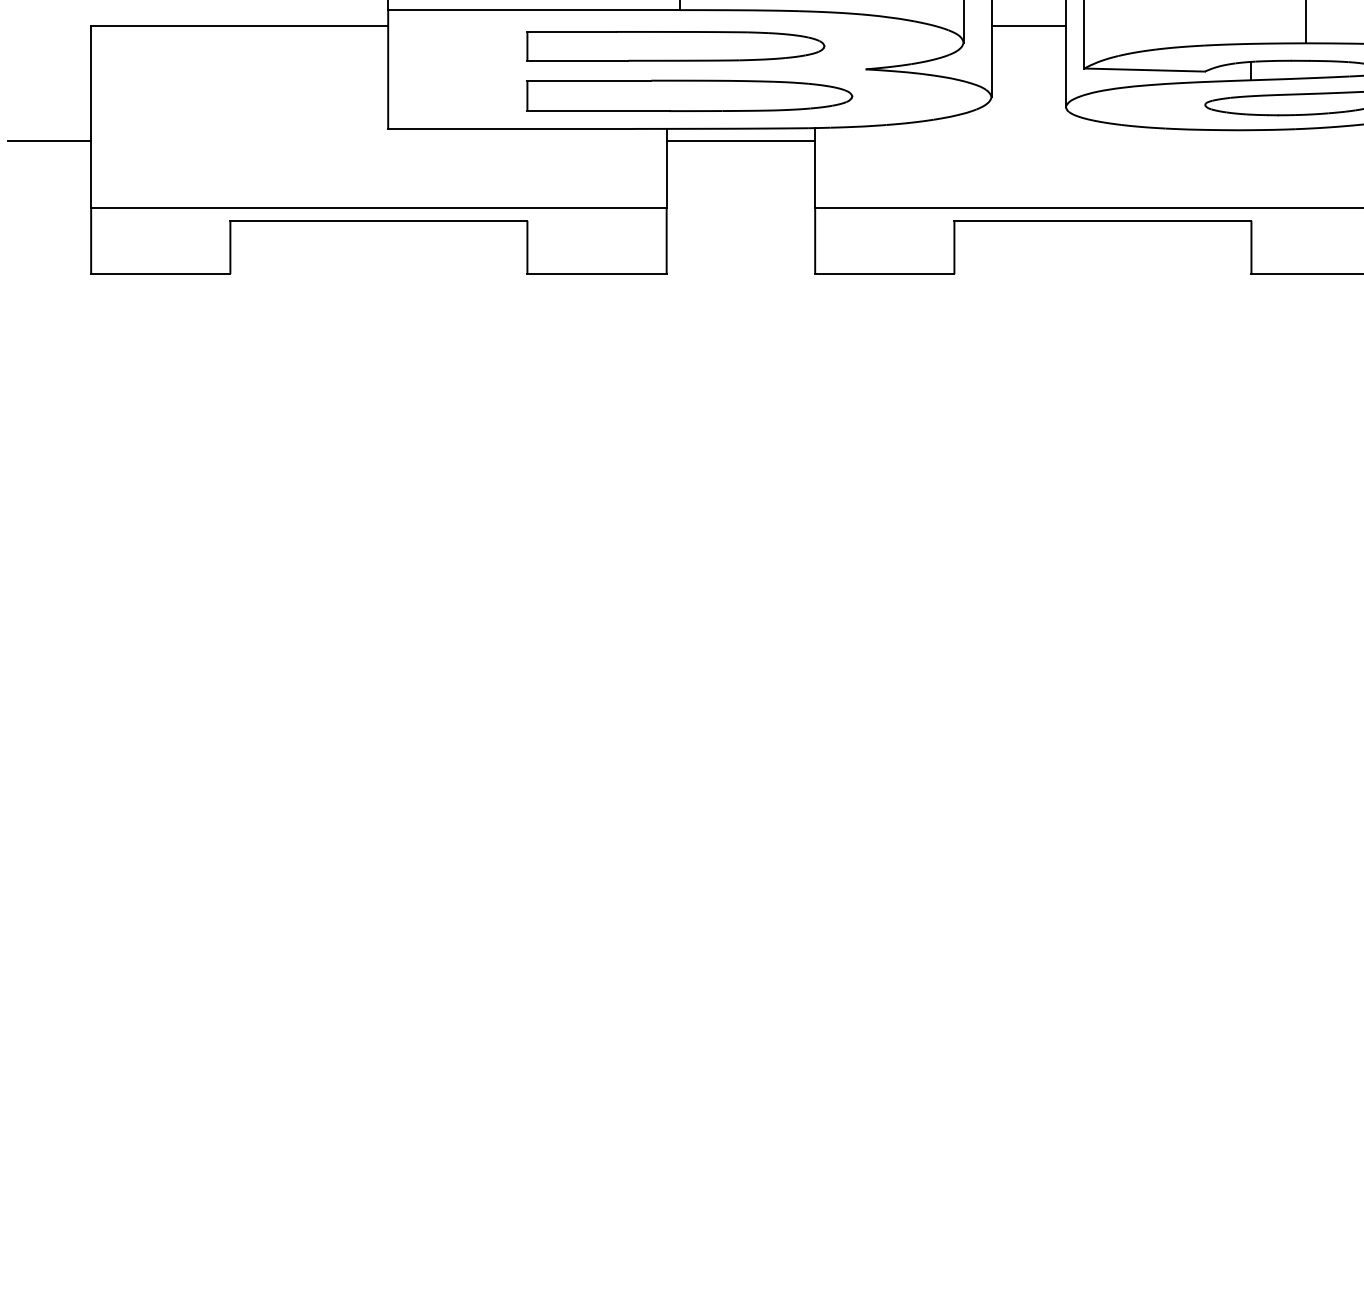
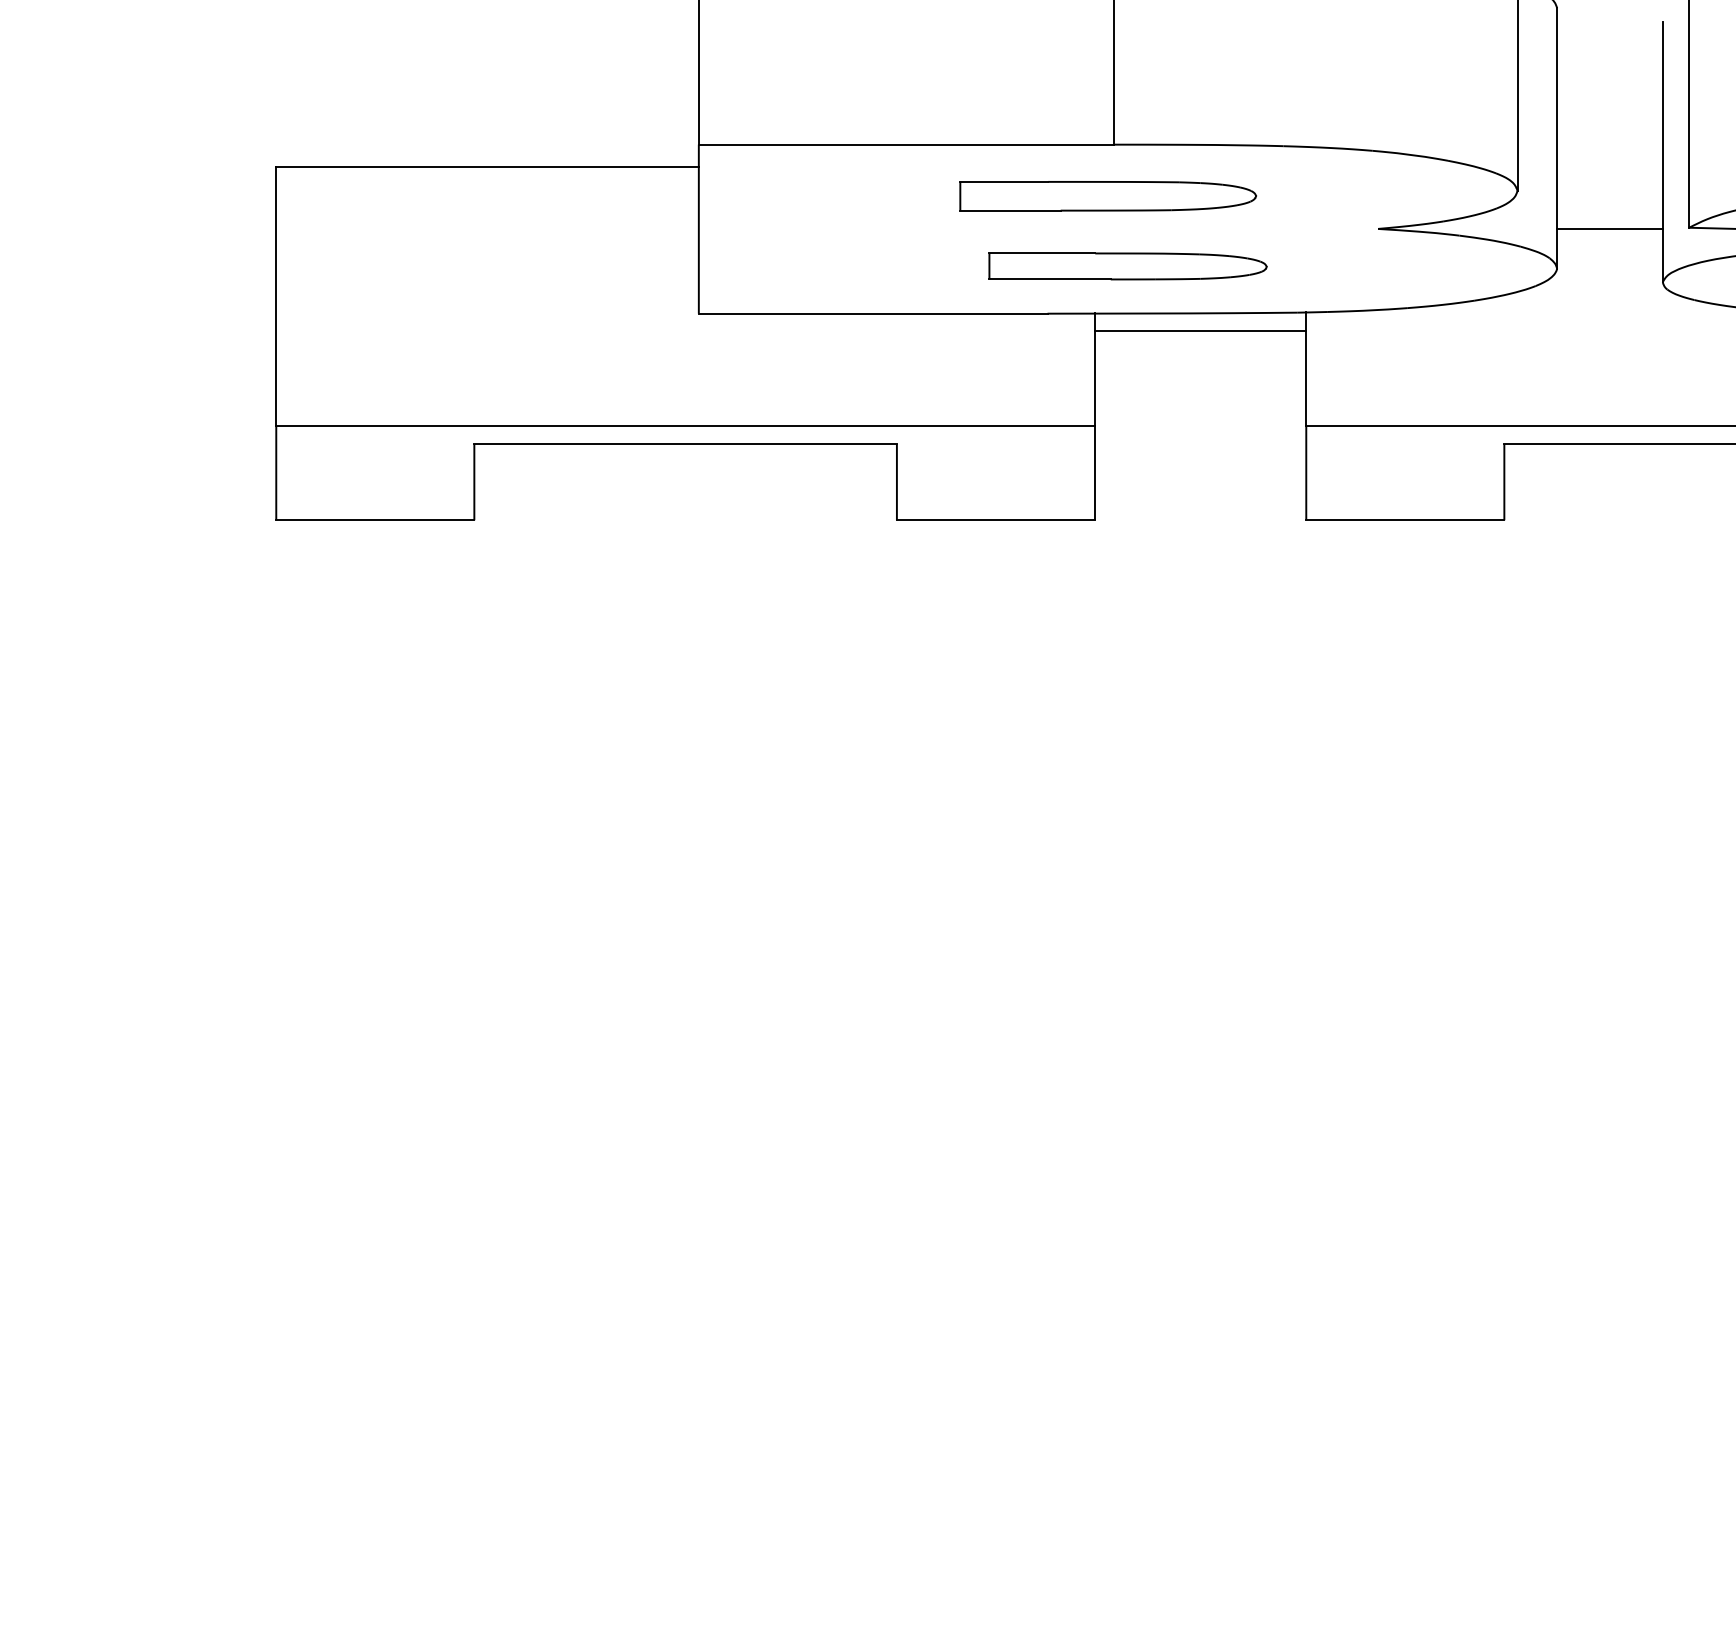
line: (1028, 25) -> (1609, 229), moved
part: (675, 46) -> (1107, 196), size x0.7
part: (689, 95) -> (1127, 266), size x0.6
line: (49, 141) -> (217, 331), removed

